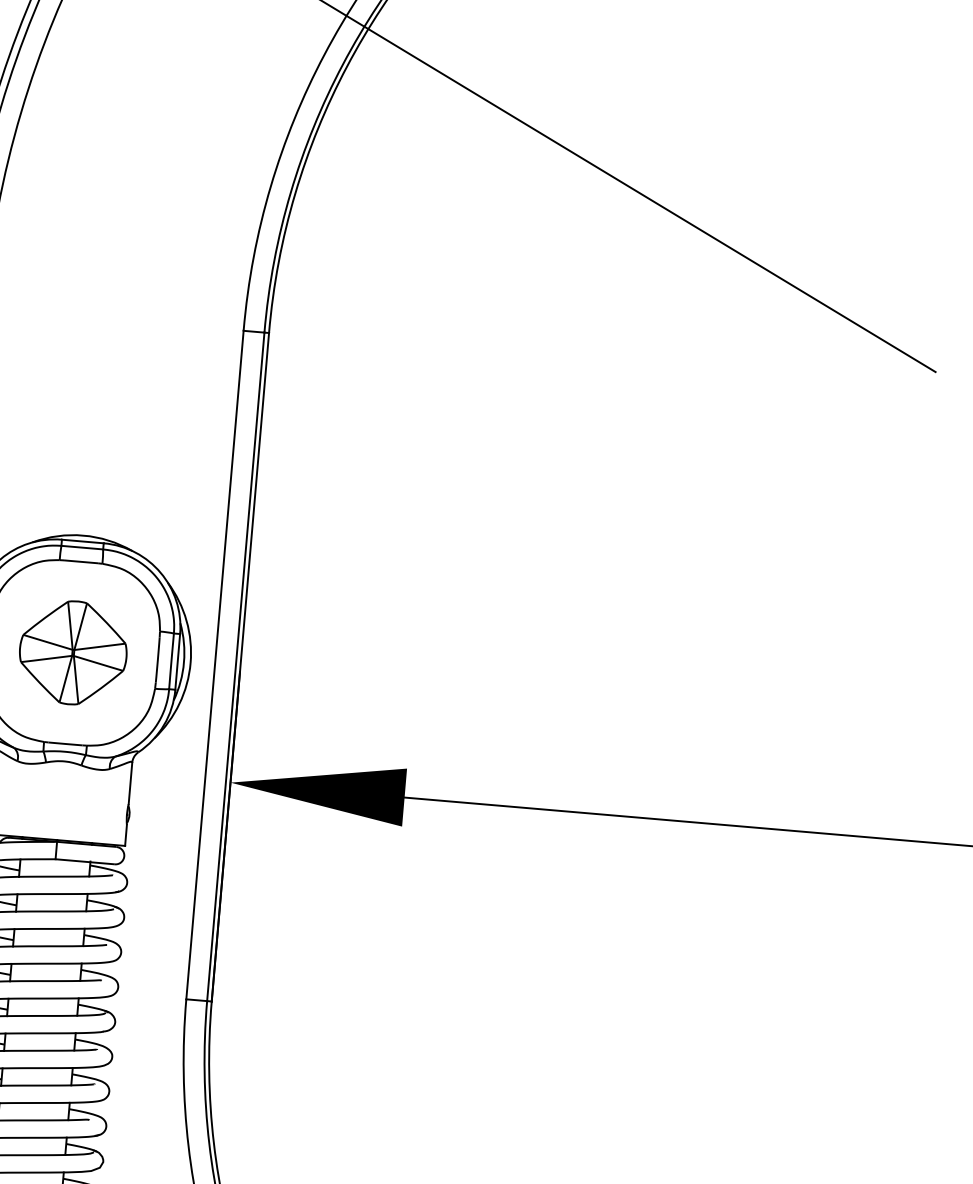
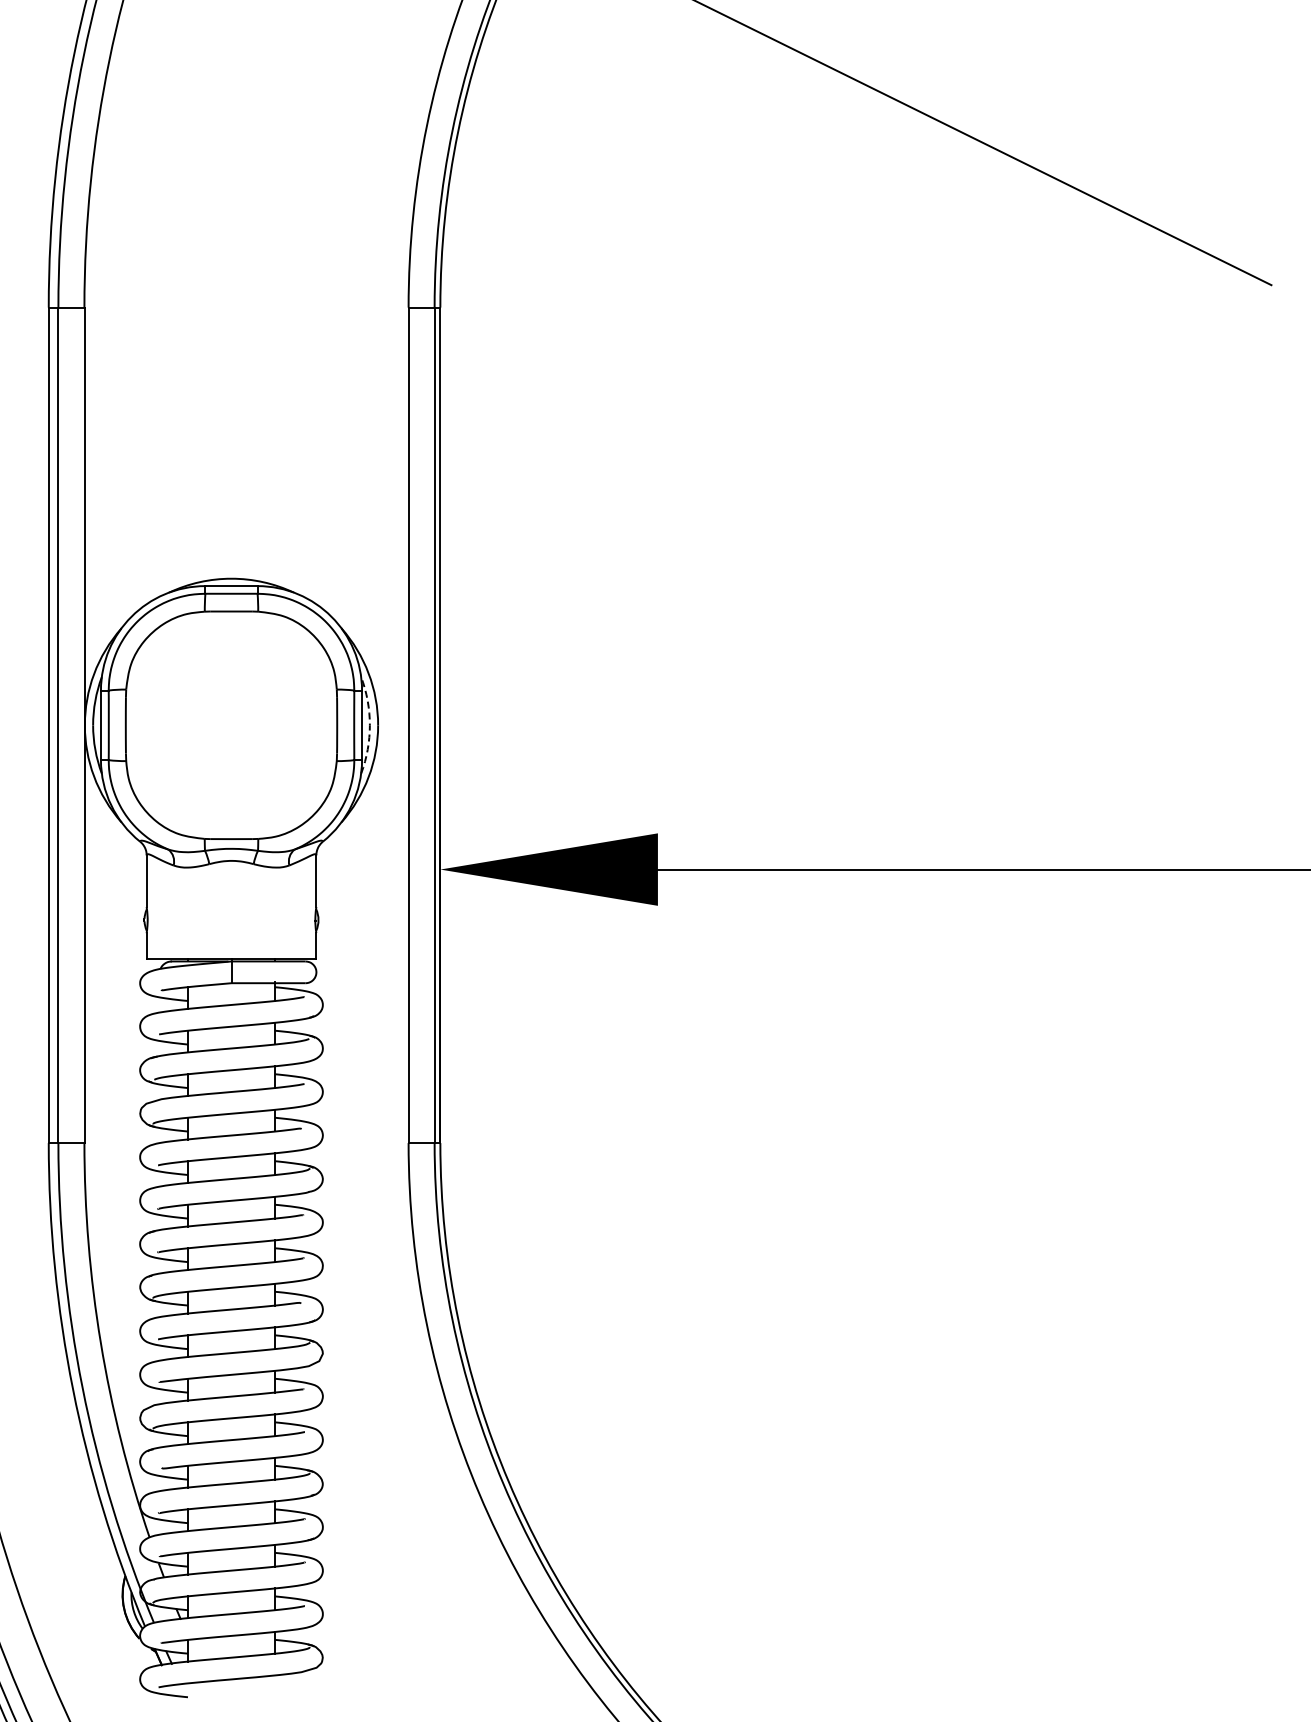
part: (73, 653) -> (231, 725), removed
arc: (183, 662) -> (369, 725), solid -> dashed

